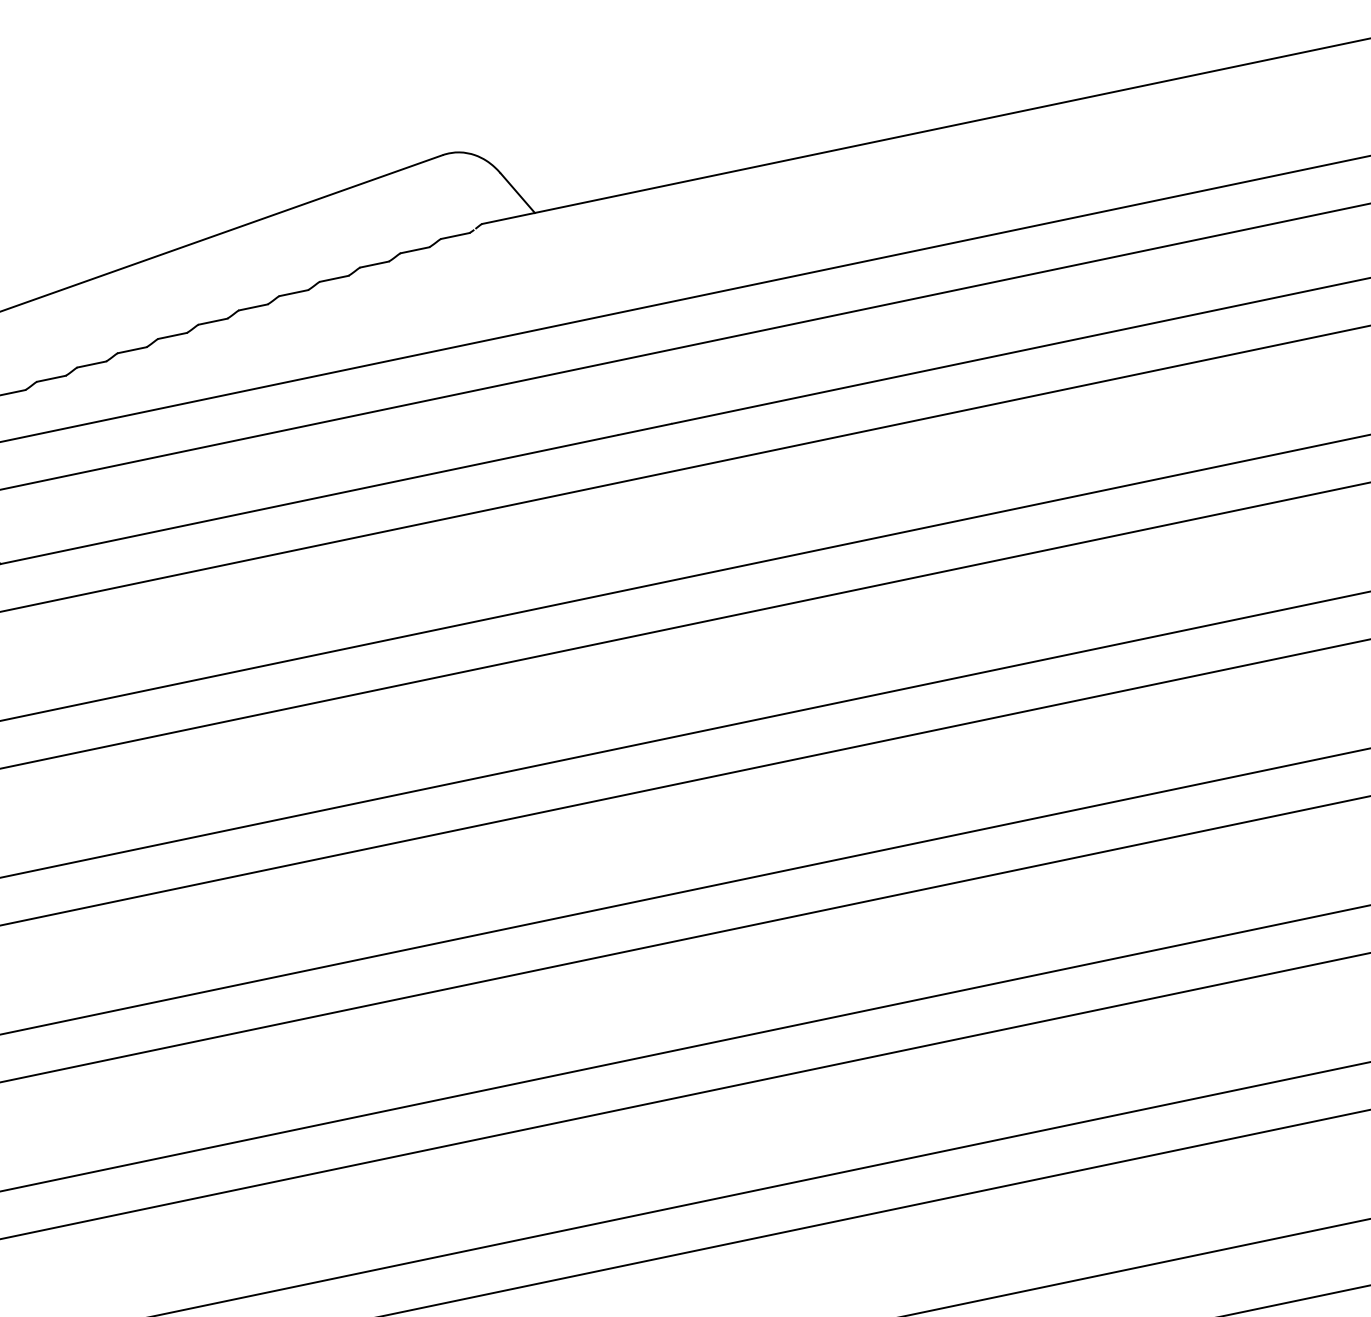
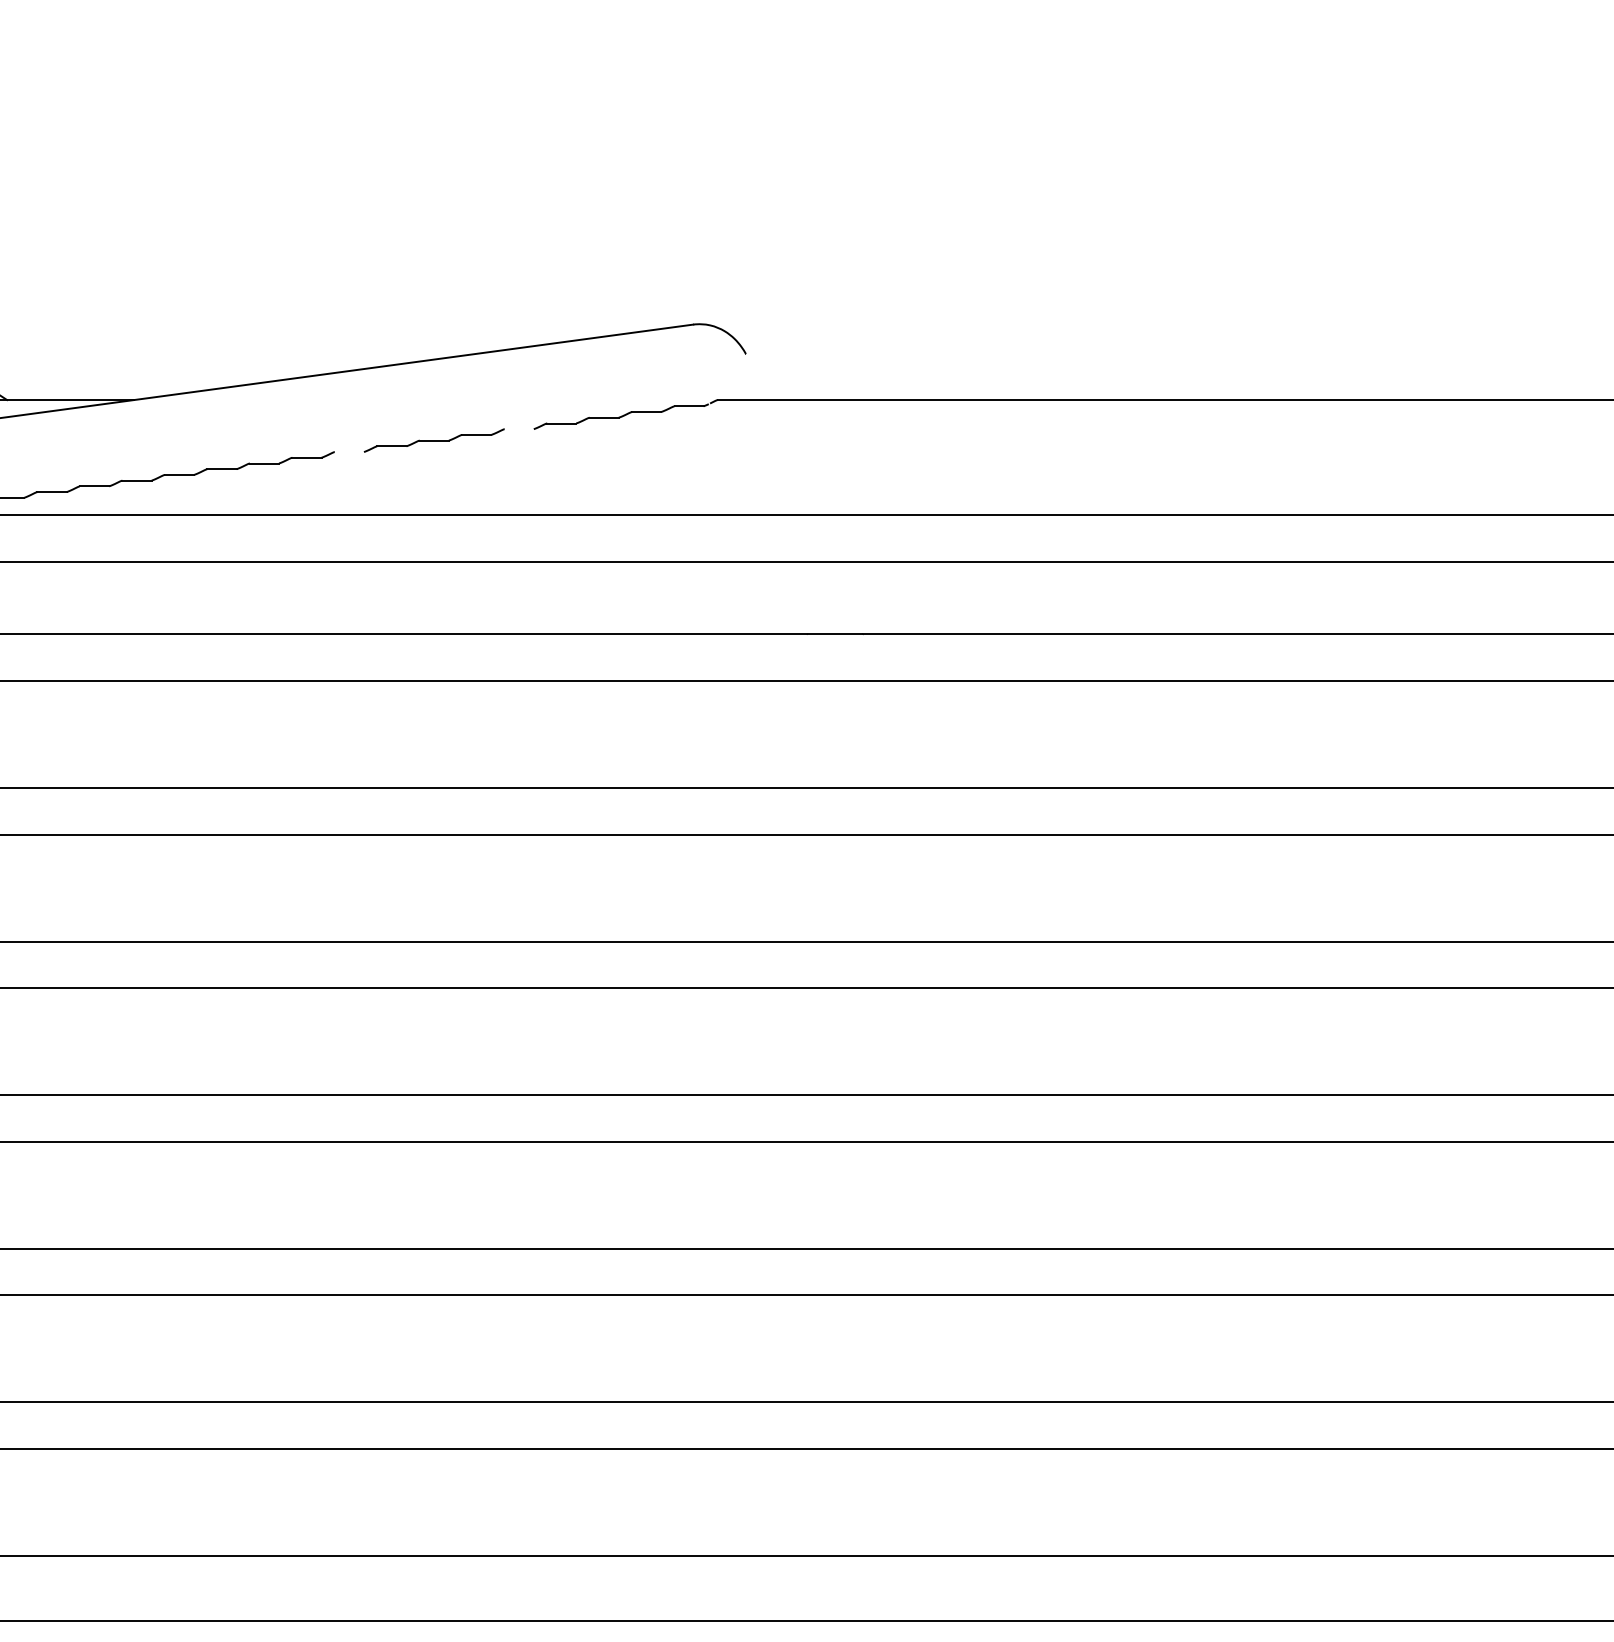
line: (517, 193) -> (758, 377), removed
line: (293, 293) -> (518, 429), removed
line: (132, 350) -> (349, 452), removed

